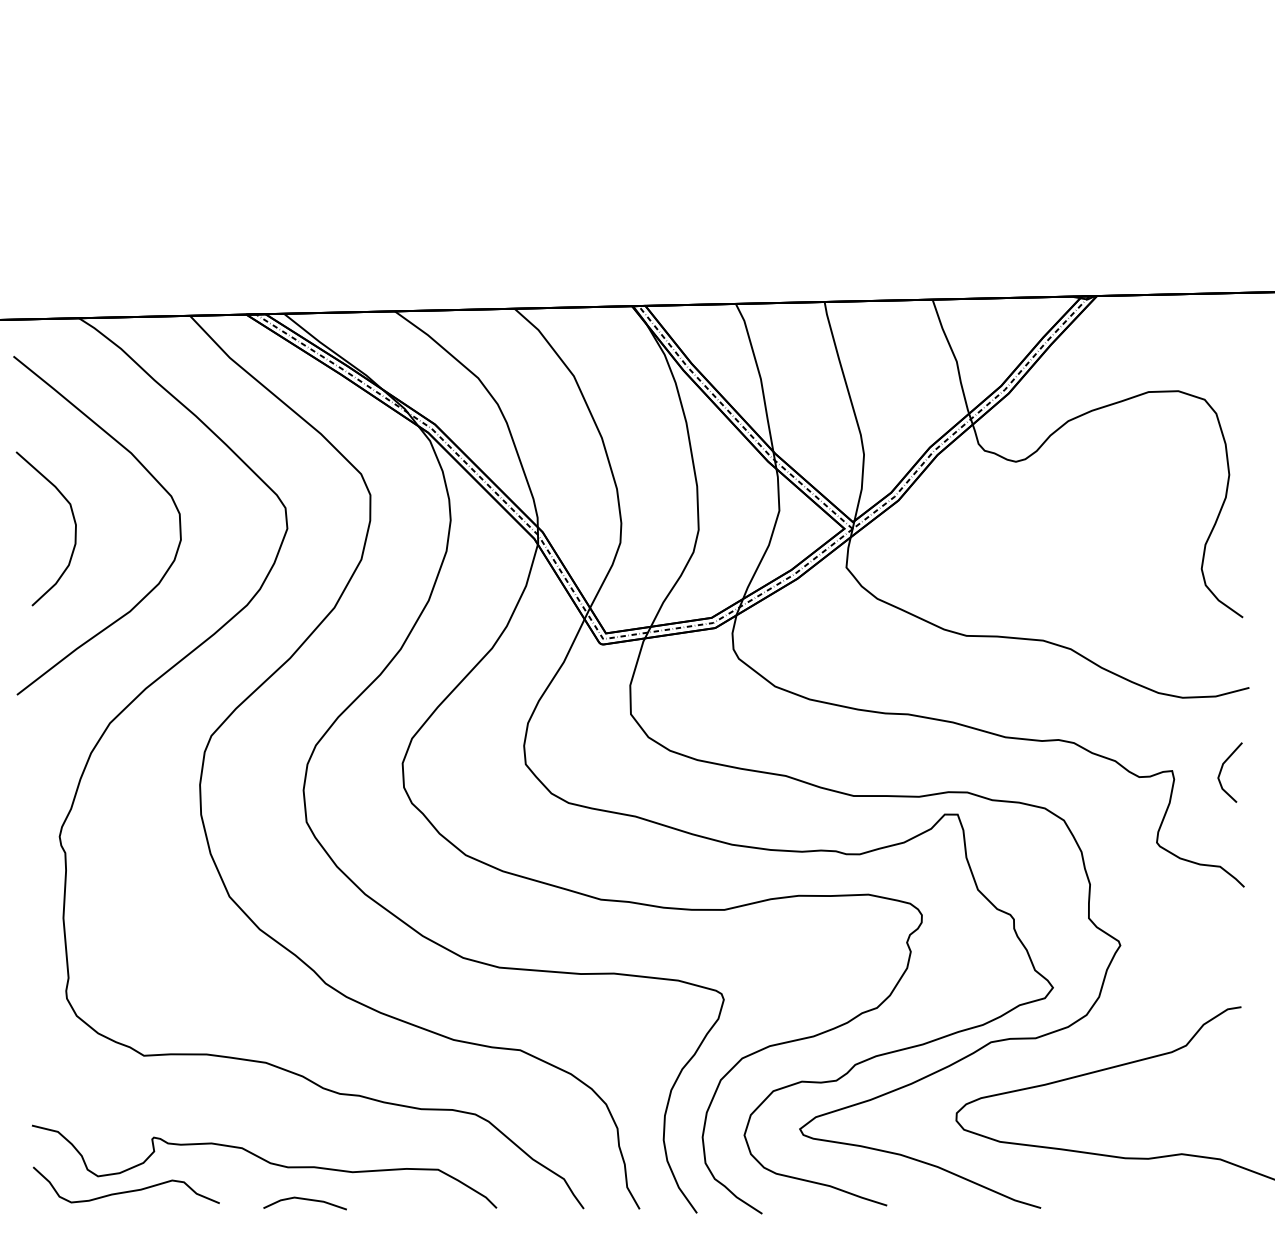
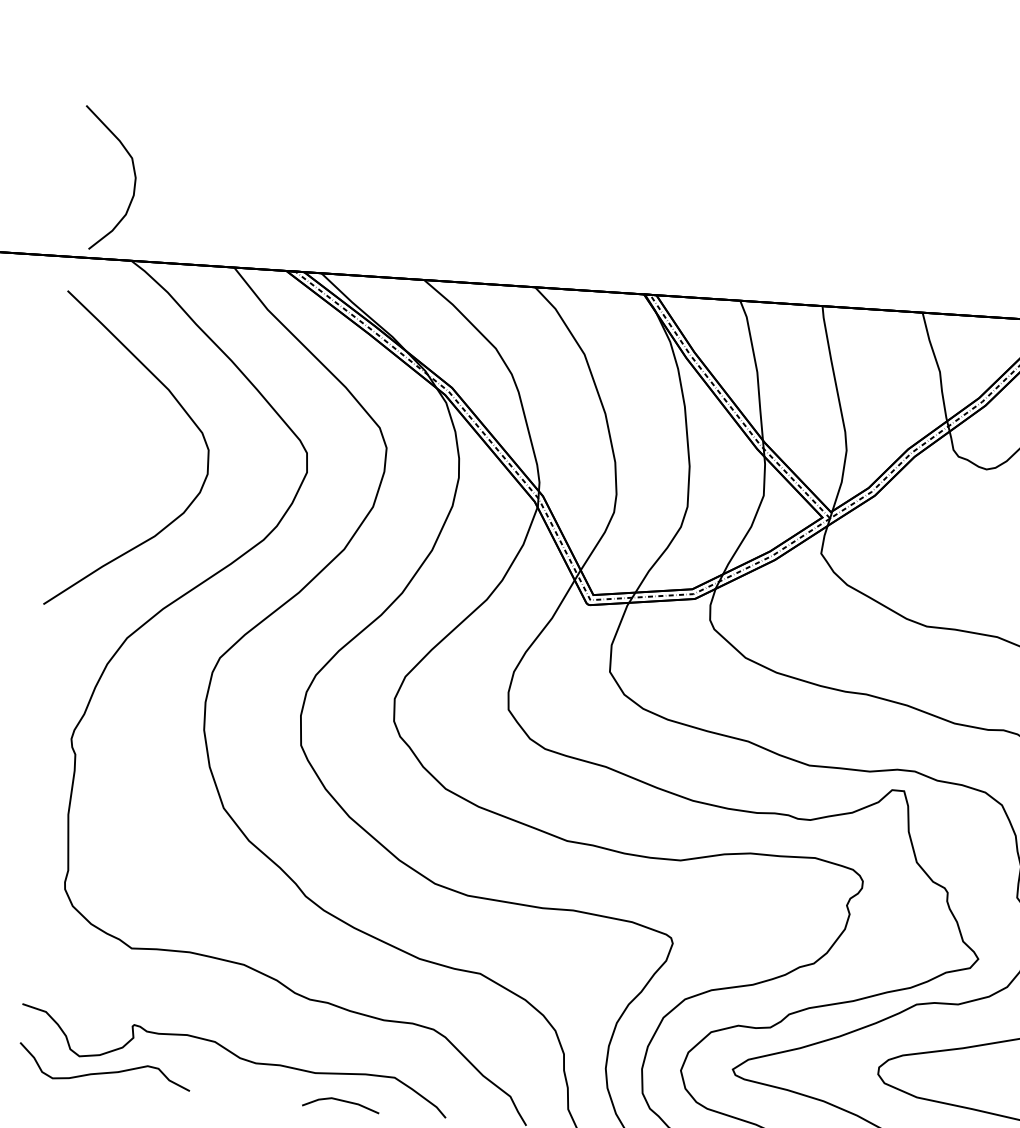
curve: (73, 520) -> (133, 173), moved
line: (305, 1200) -> (341, 1101), moved

